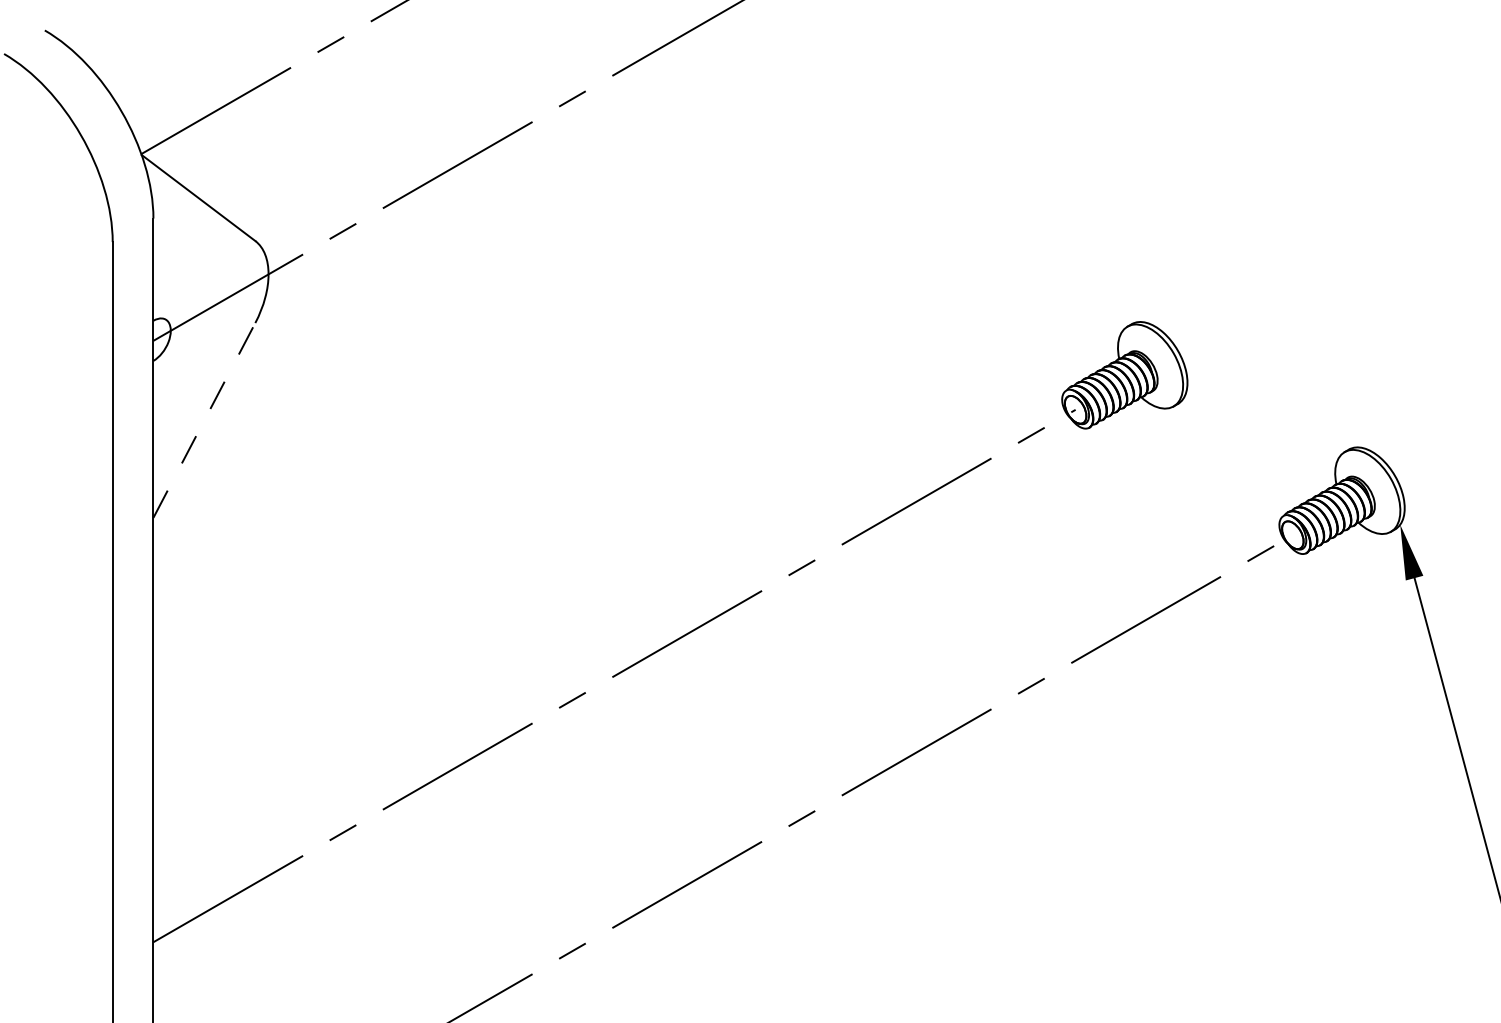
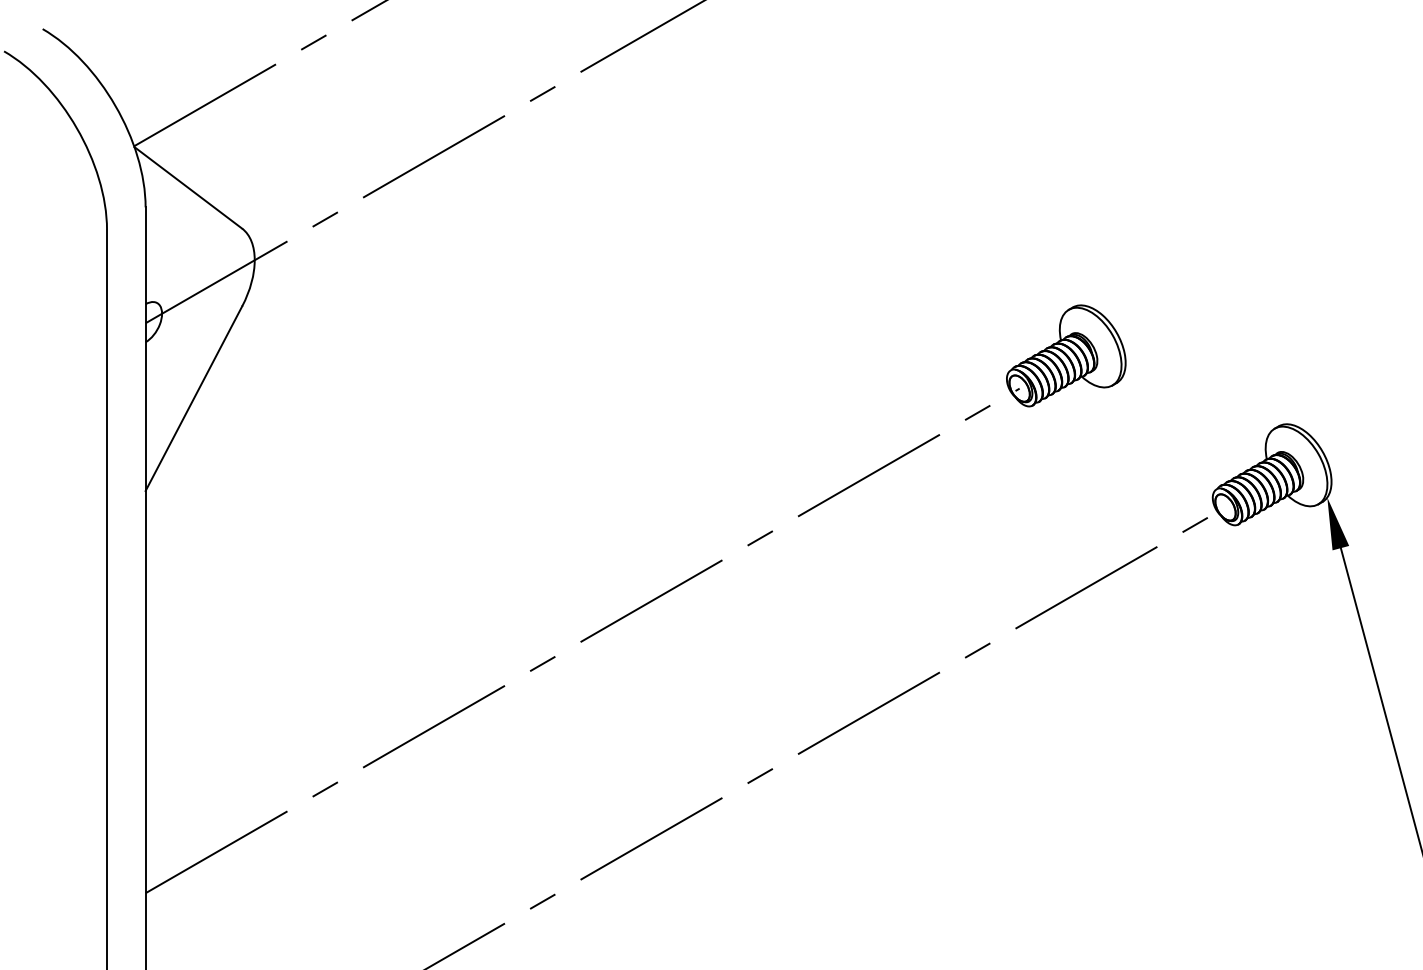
line: (205, 420) -> (194, 398), dashed -> solid

